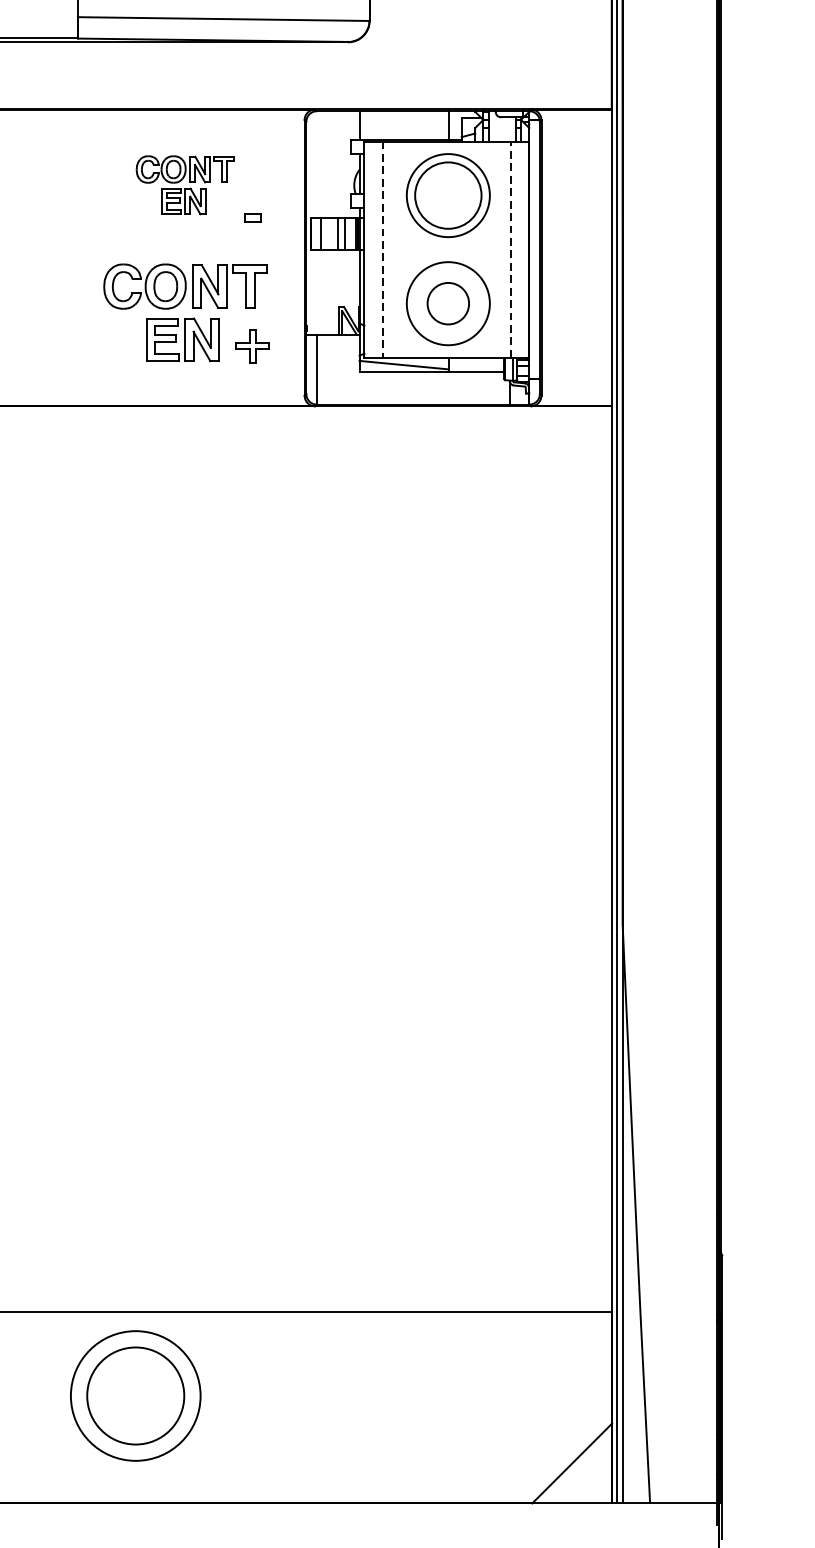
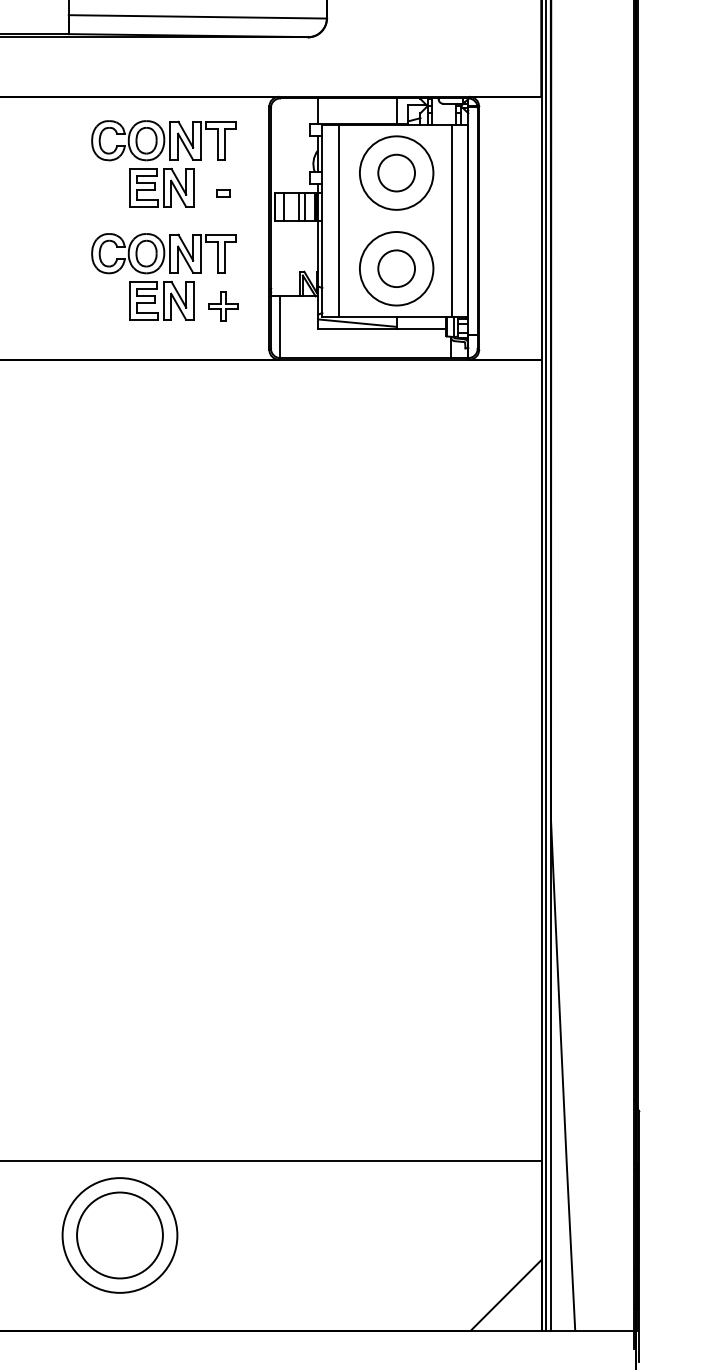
part: (184, 184) -> (163, 163), size x1.67
circle: (448, 194) -> (396, 172), size x0.62
line: (382, 249) -> (338, 220), dashed -> solid
line: (510, 249) -> (451, 220), dashed -> solid

